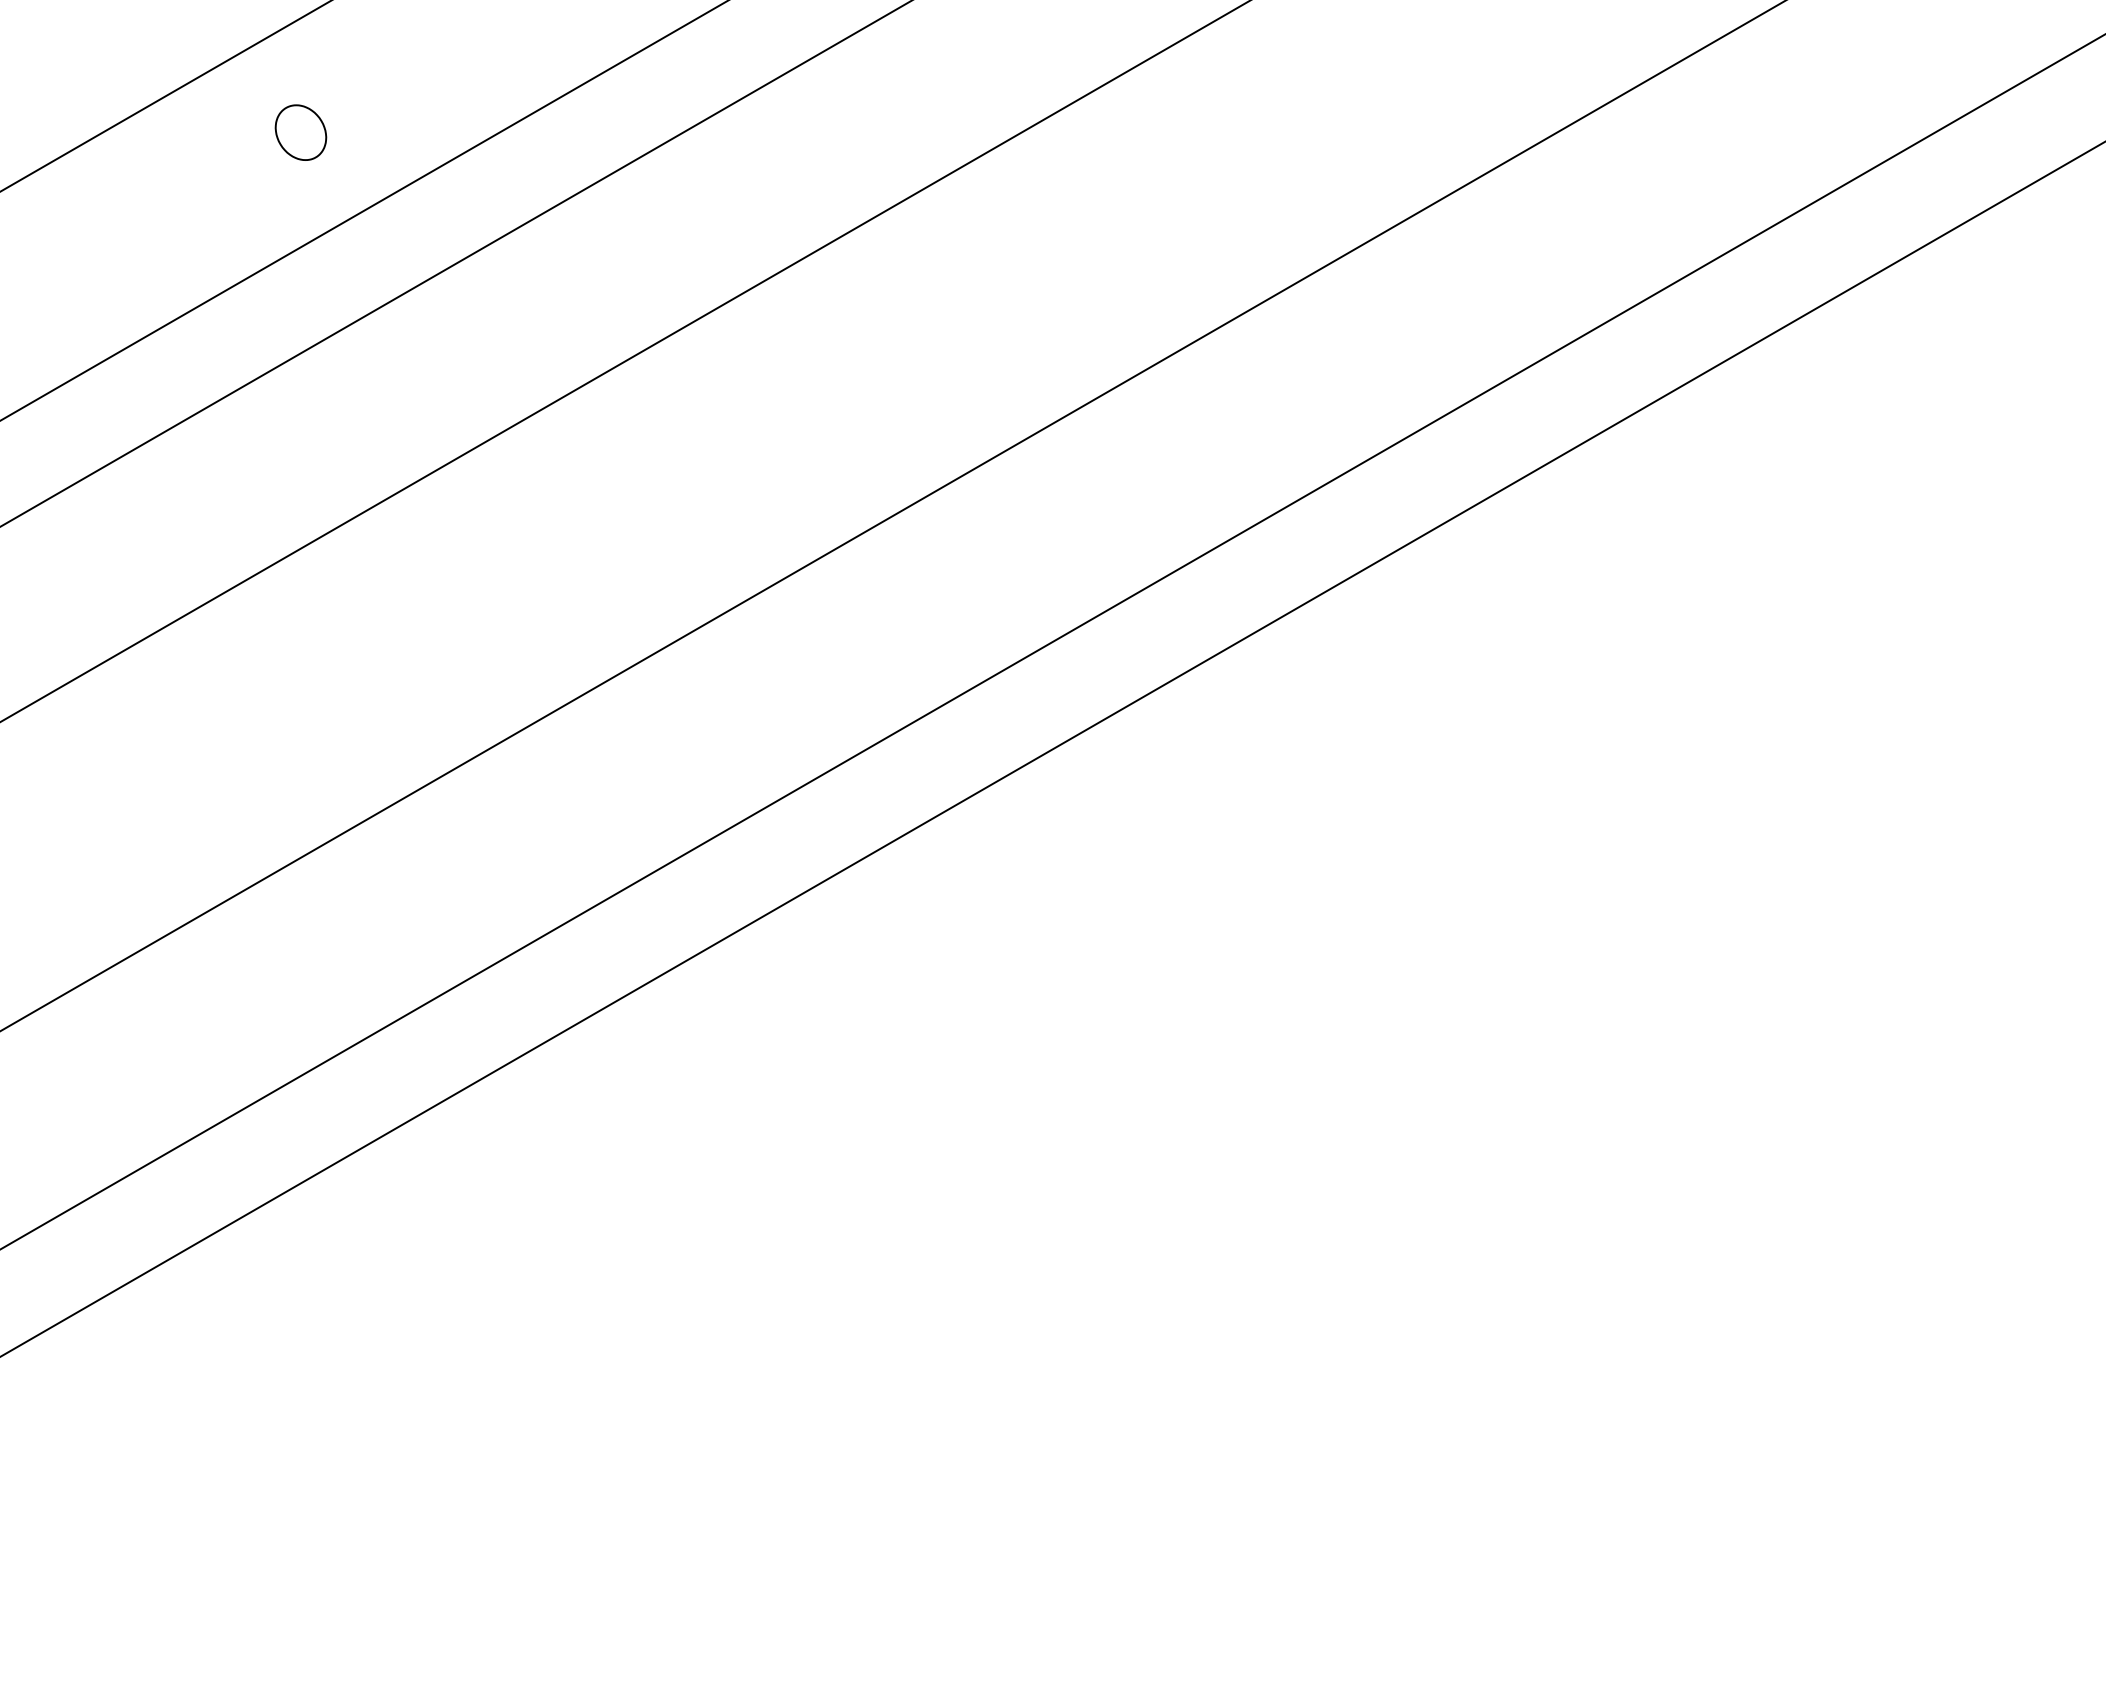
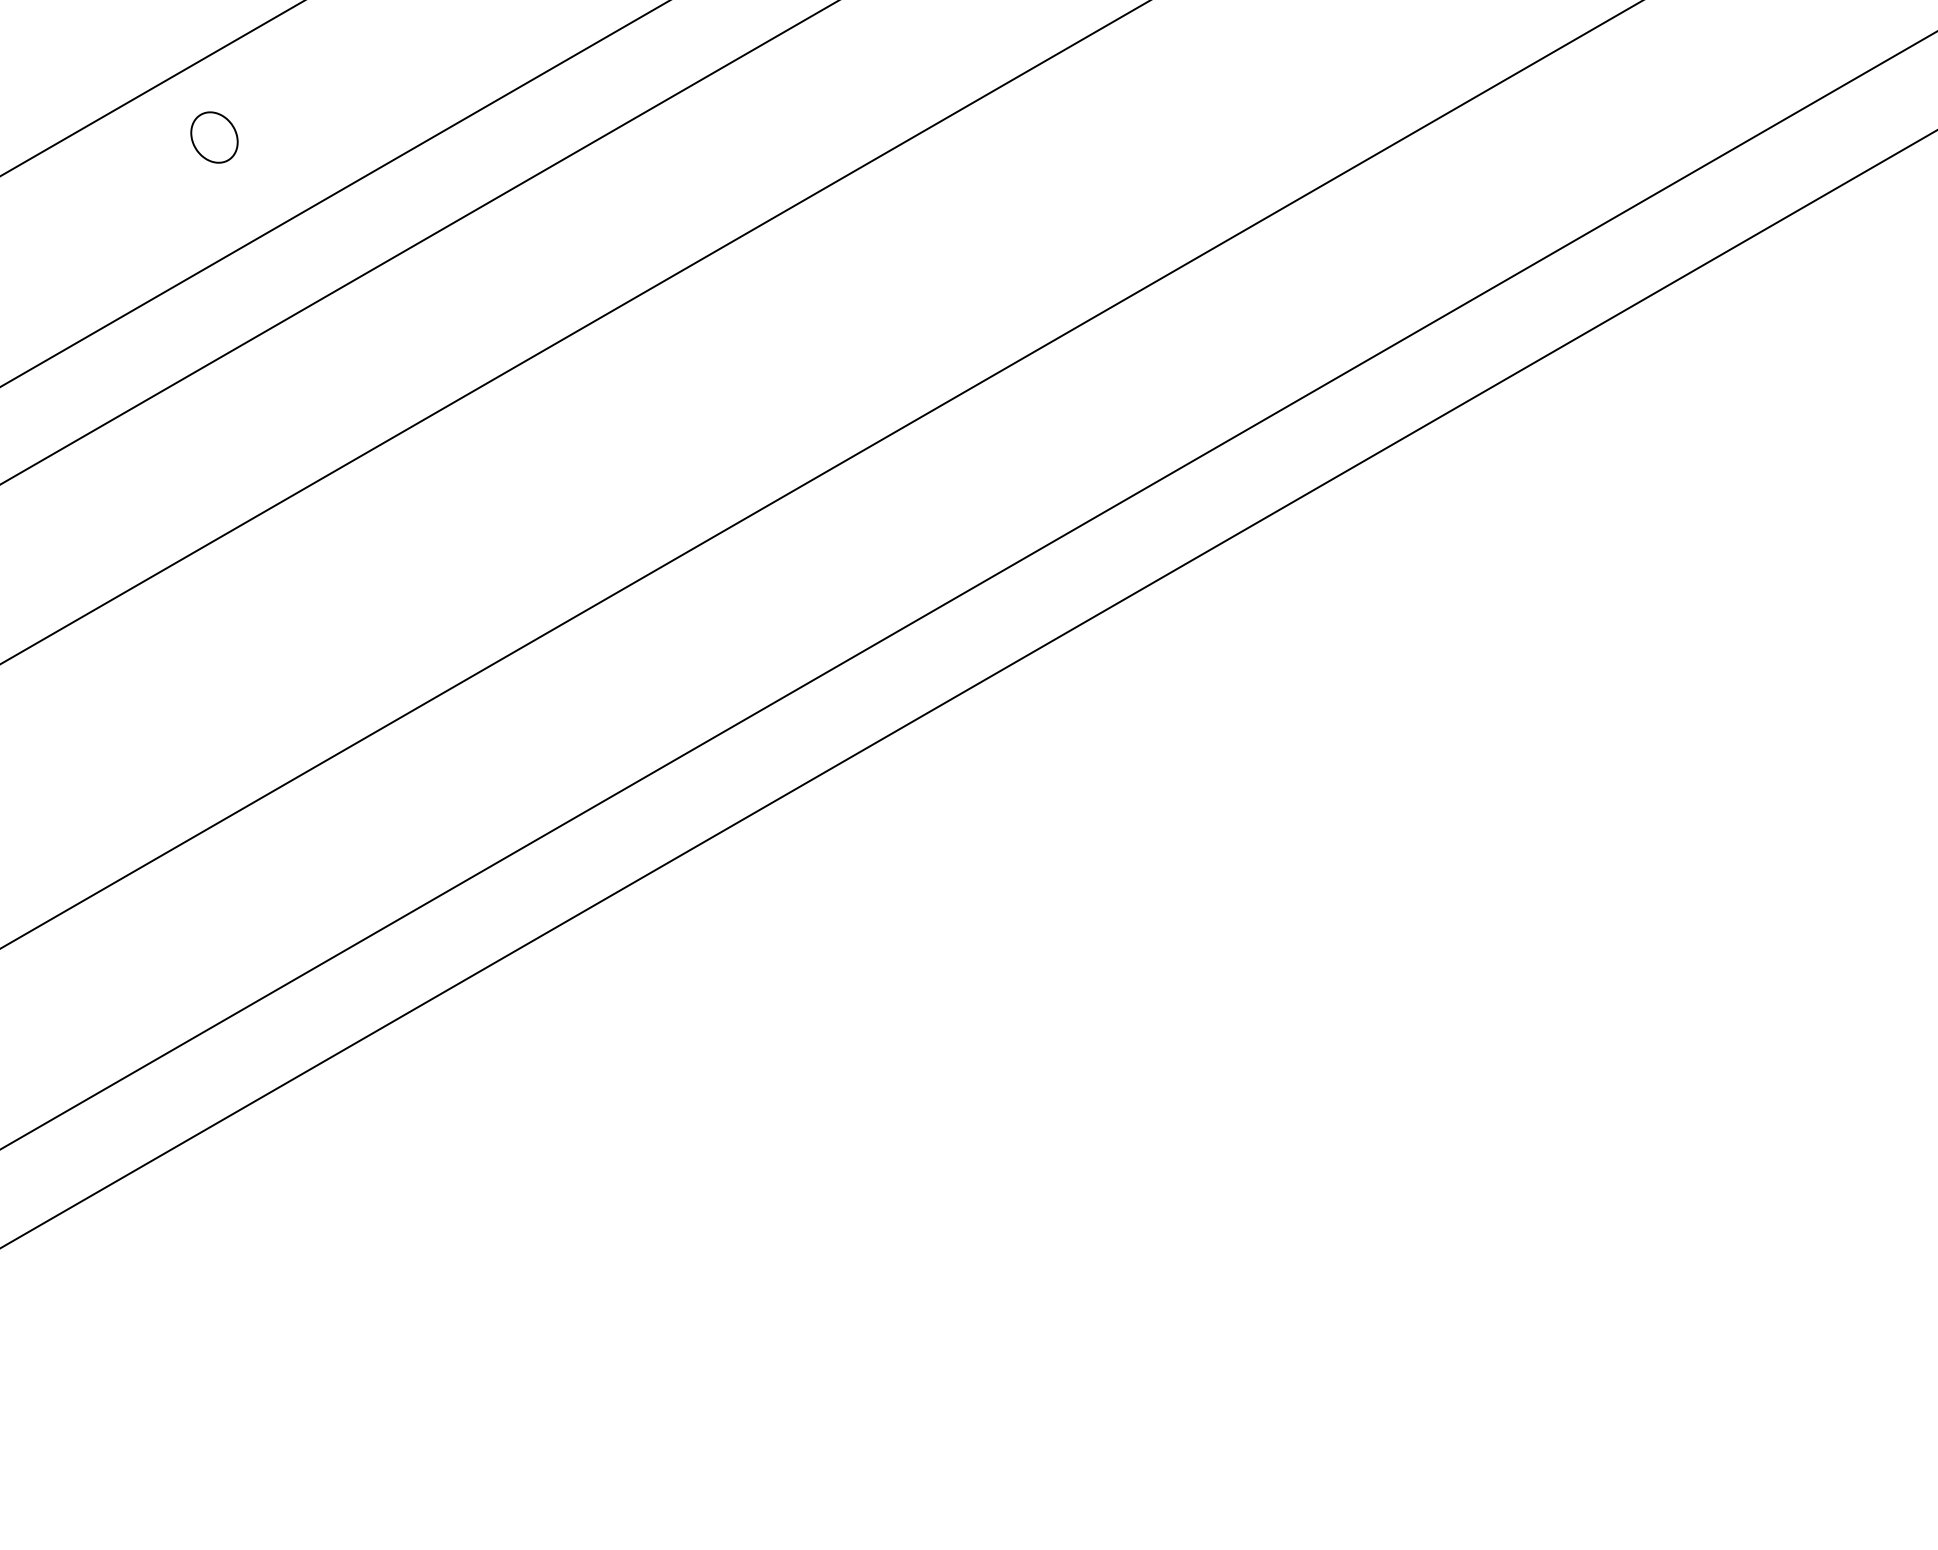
part: (300, 132) -> (214, 137), moved

